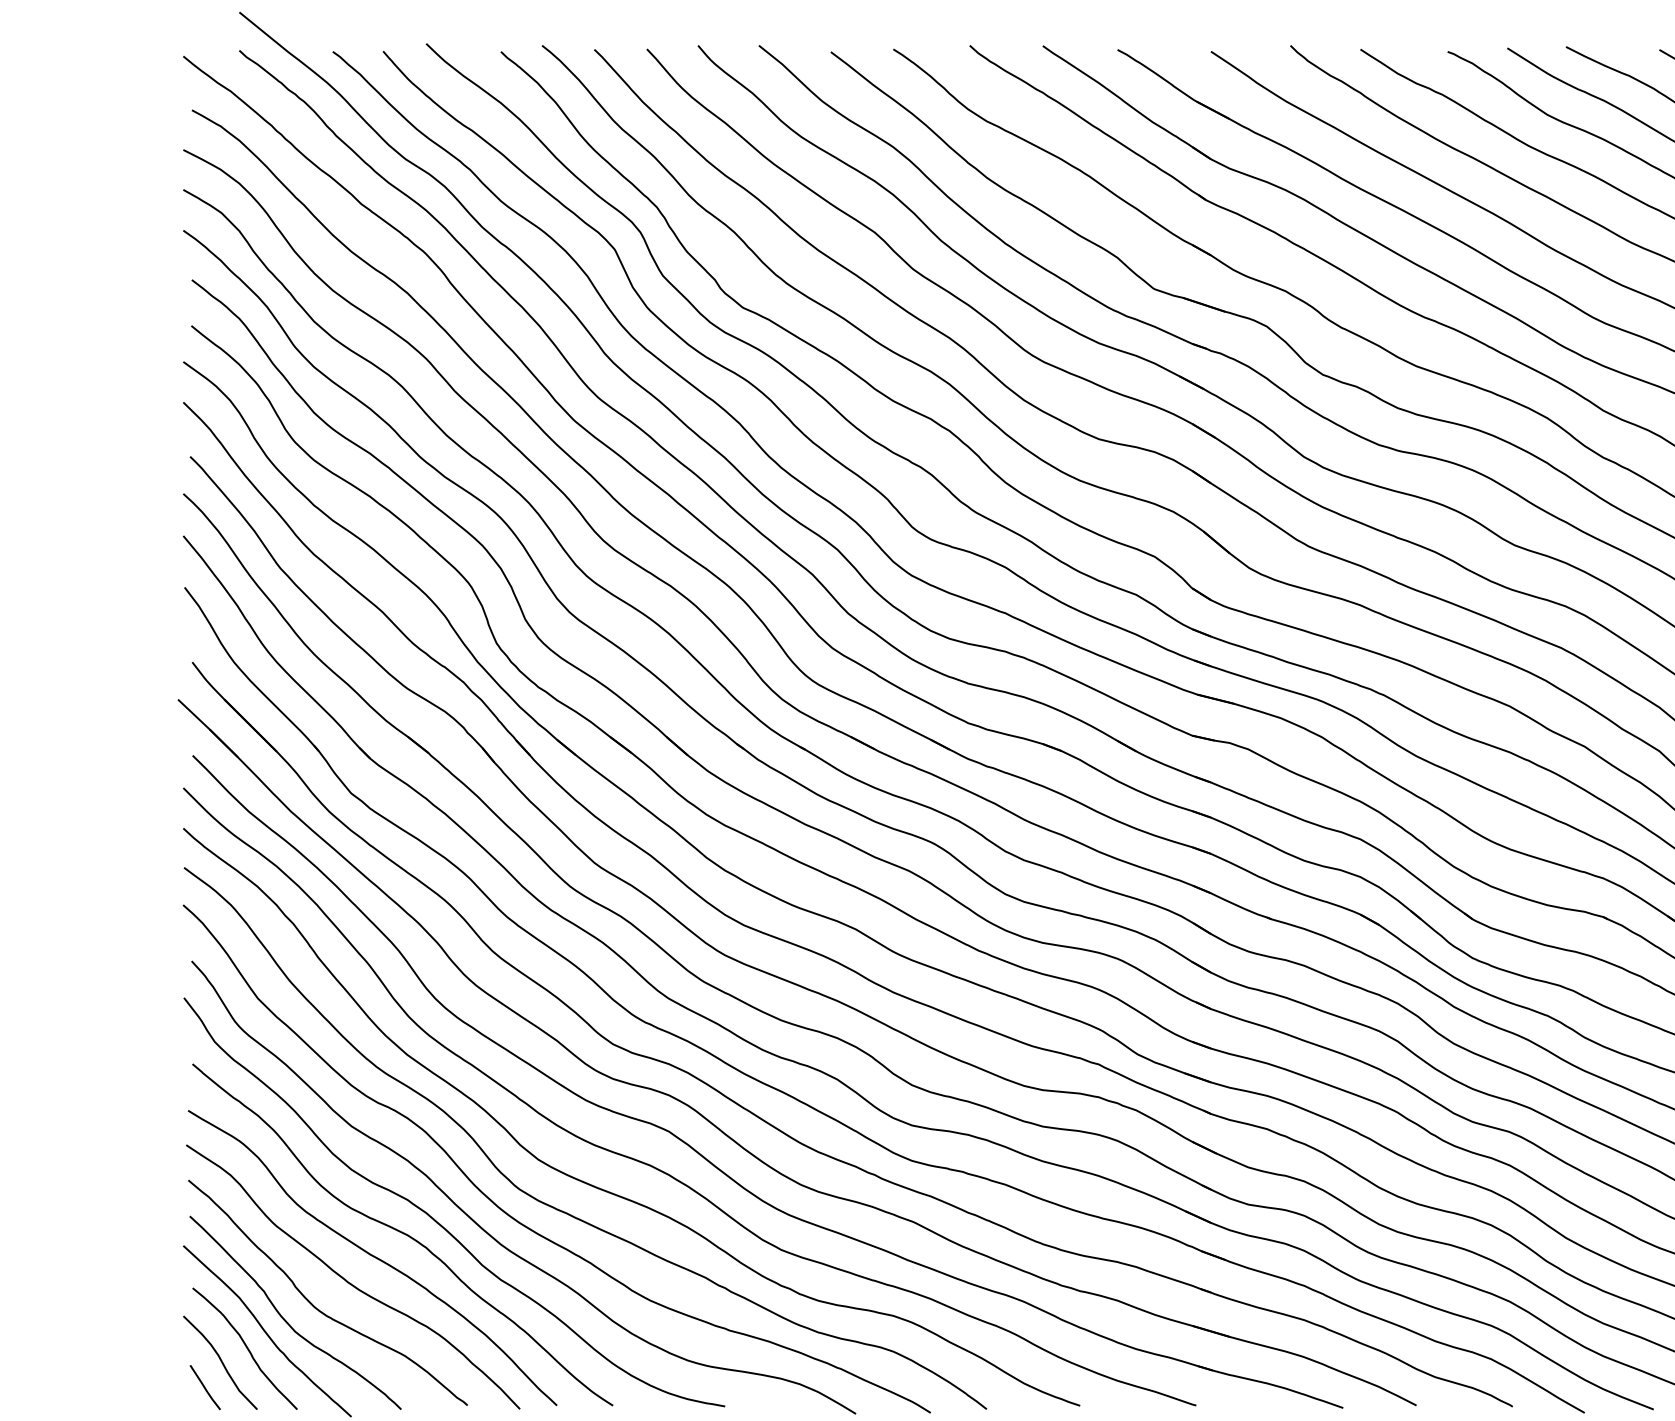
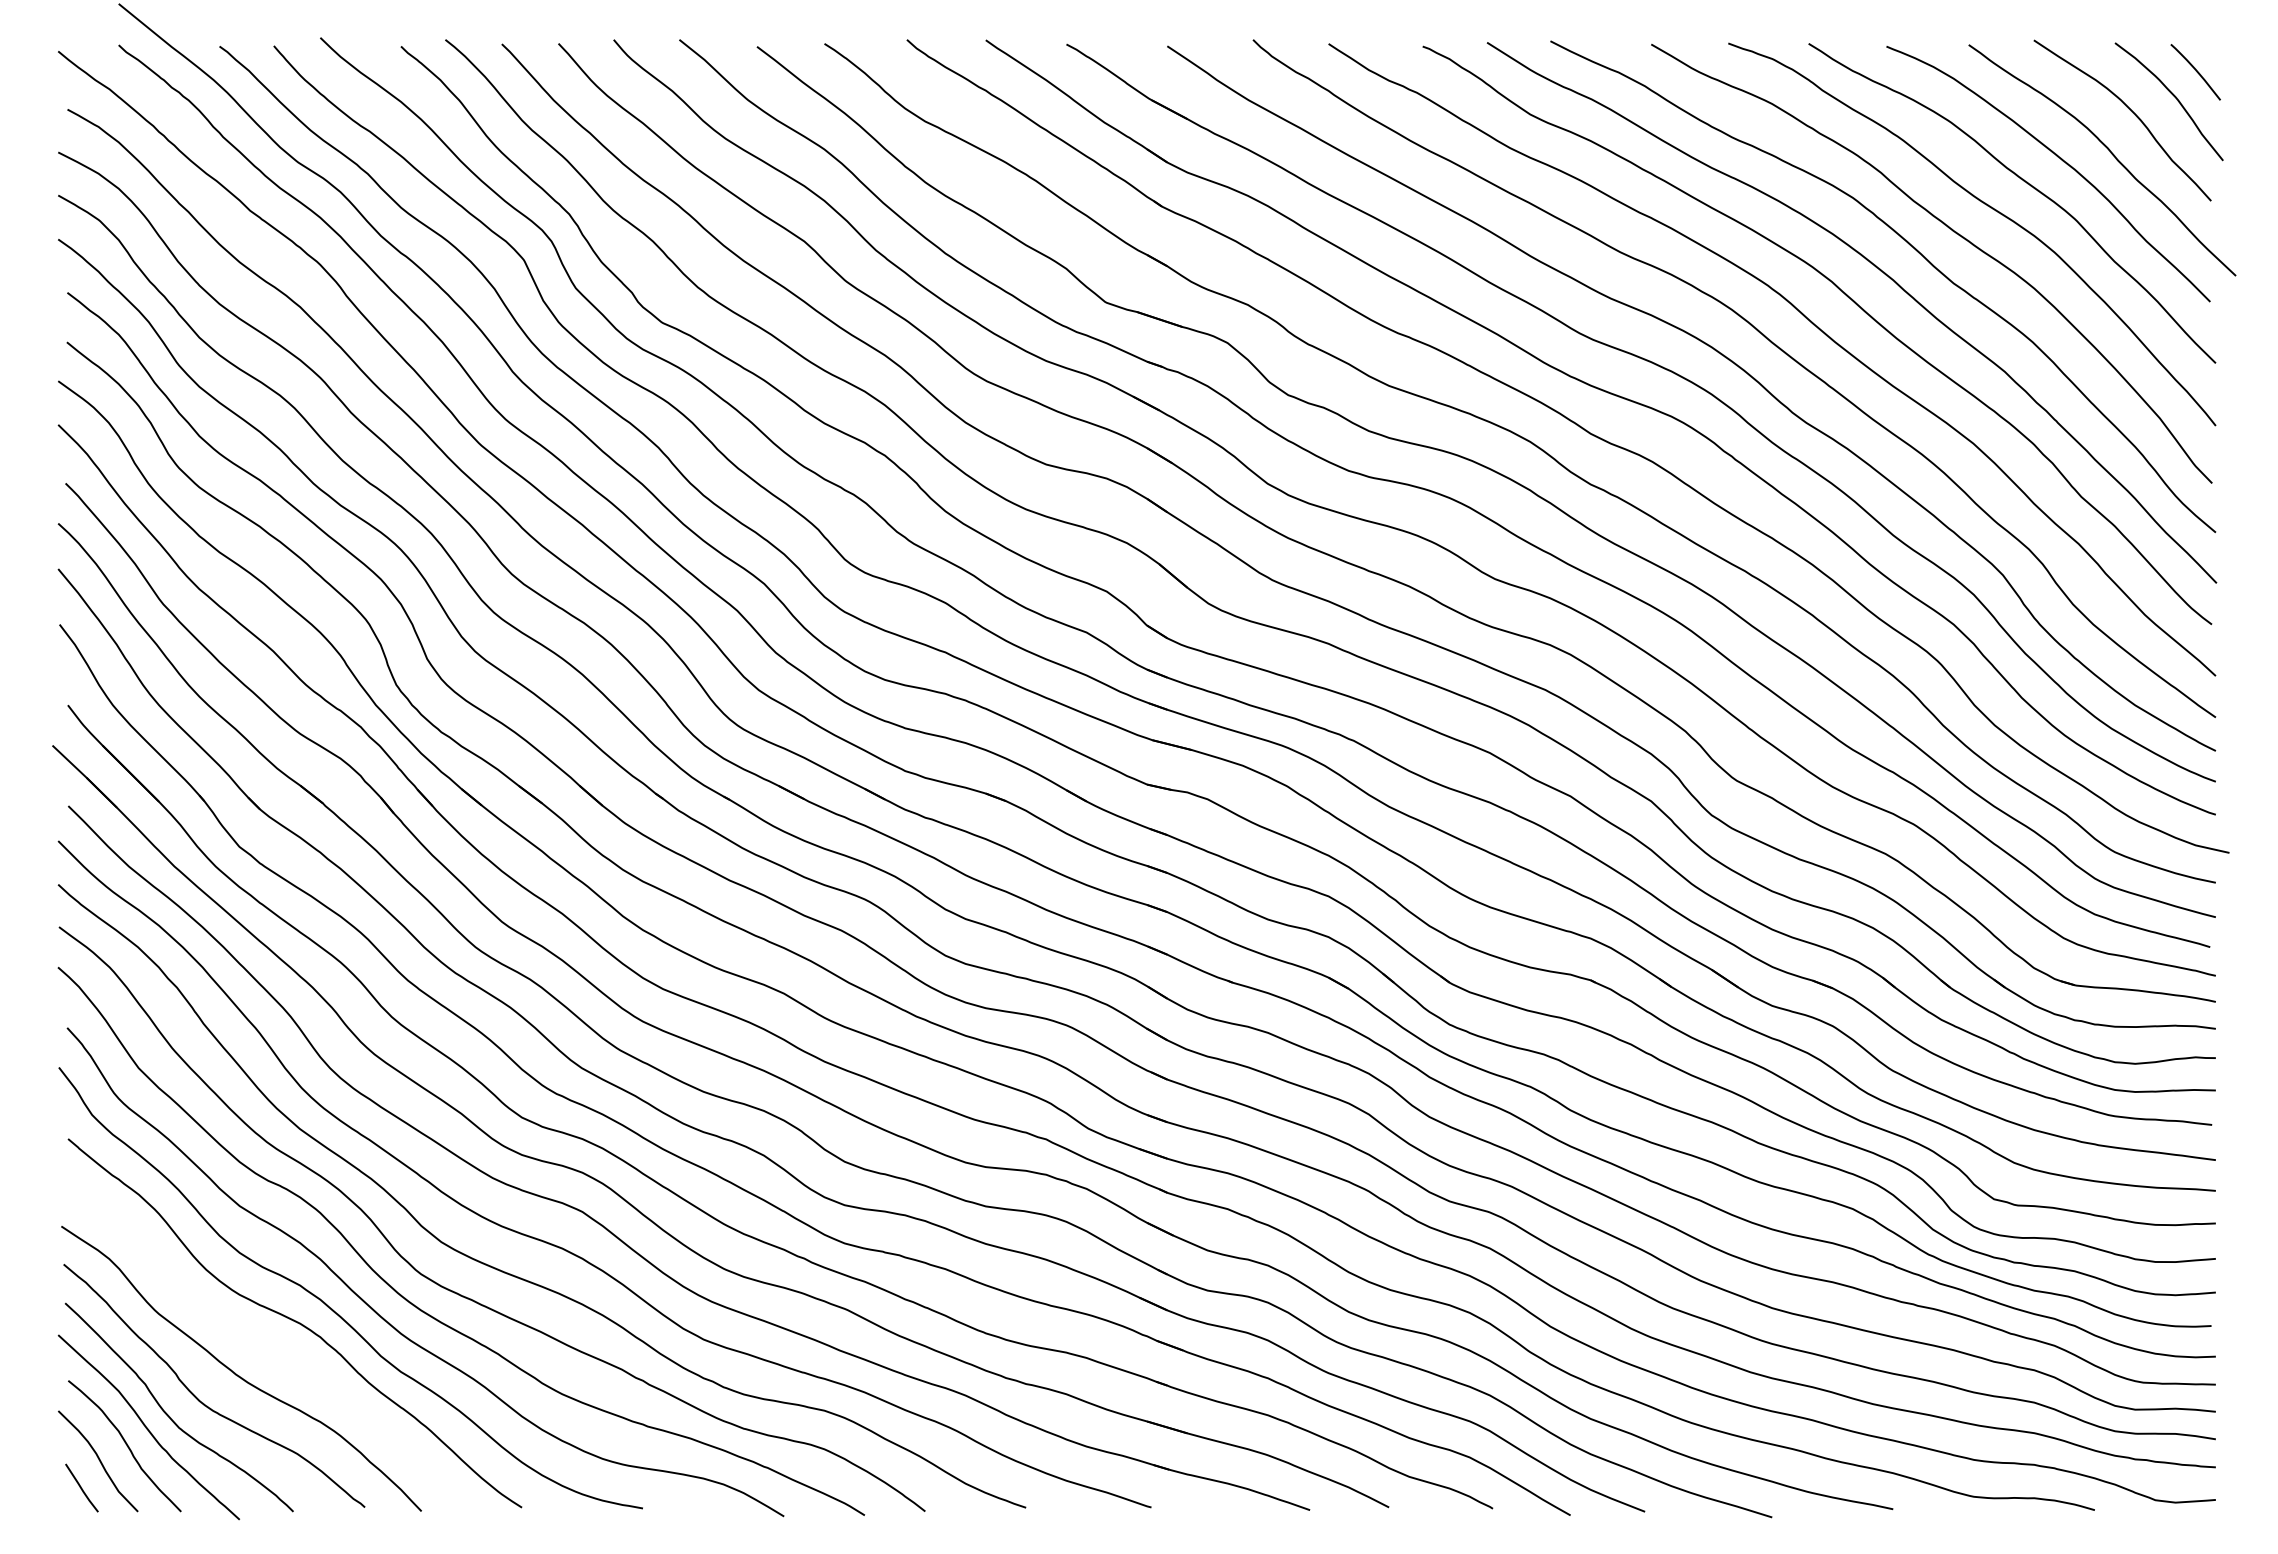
curve: (372, 1256) -> (262, 1346), removed

